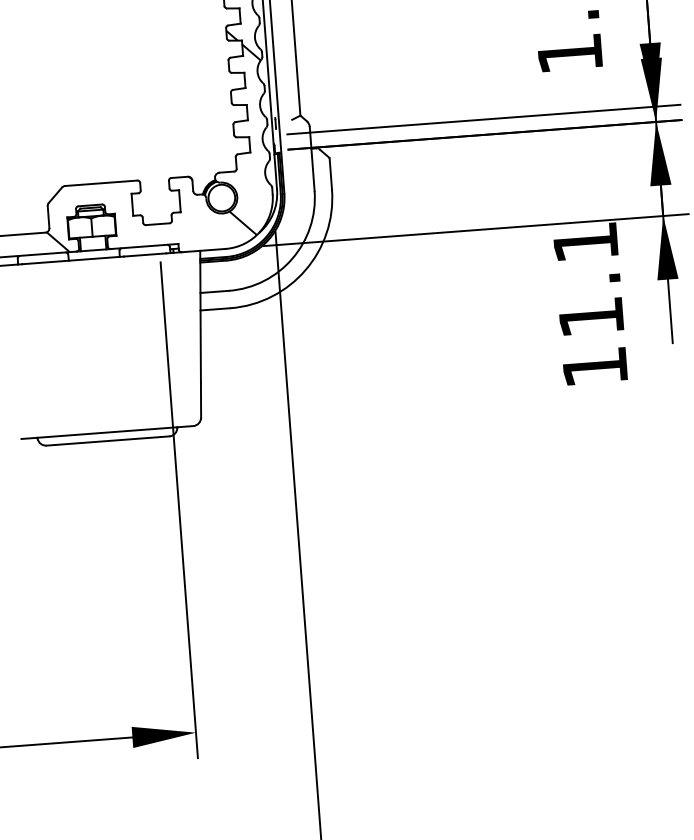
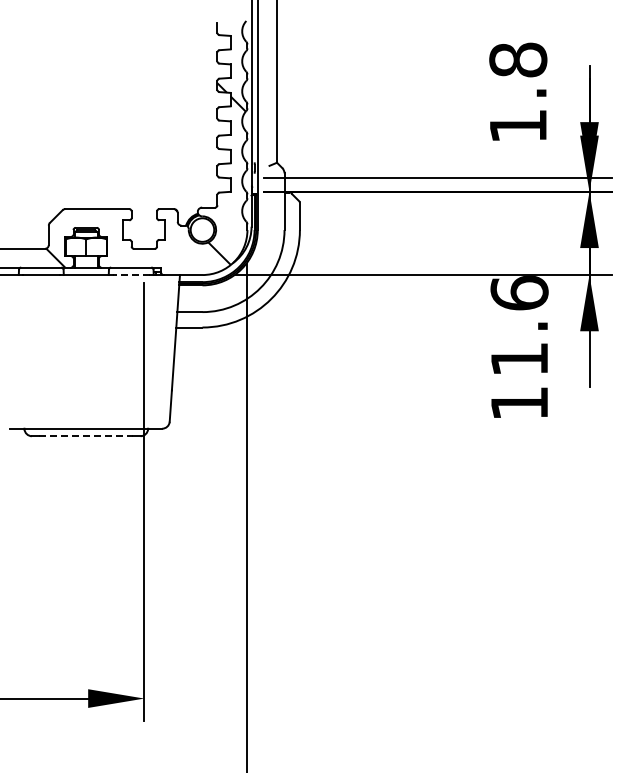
text: (585, 242) -> (519, 293), 11.1 -> 11.6
line: (145, 255) -> (131, 275), solid -> dashed
line: (108, 441) -> (86, 436), solid -> dashed

